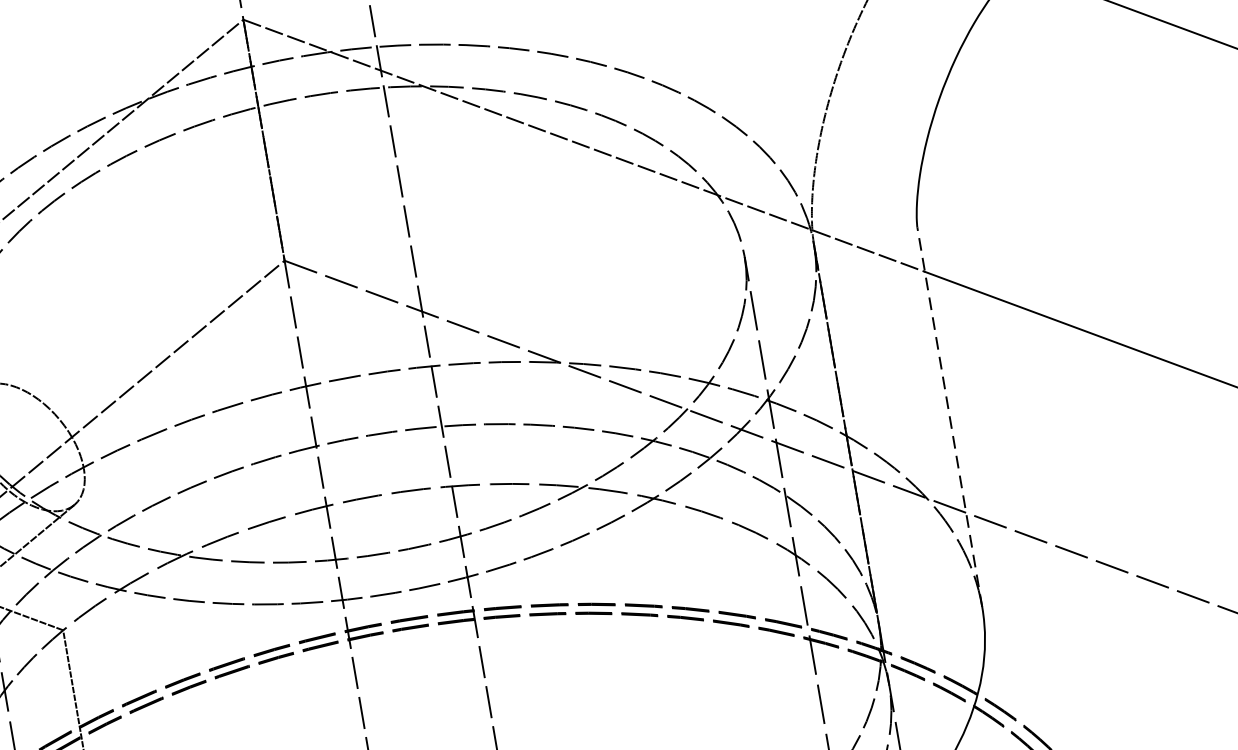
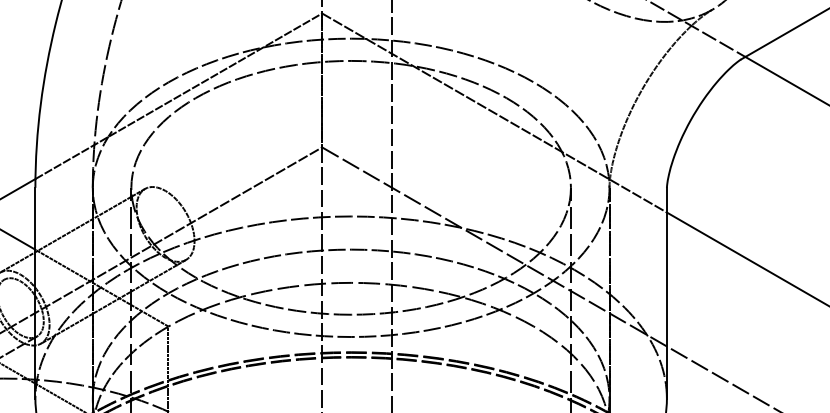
line: (948, 415) -> (666, 292), dashed -> solid

